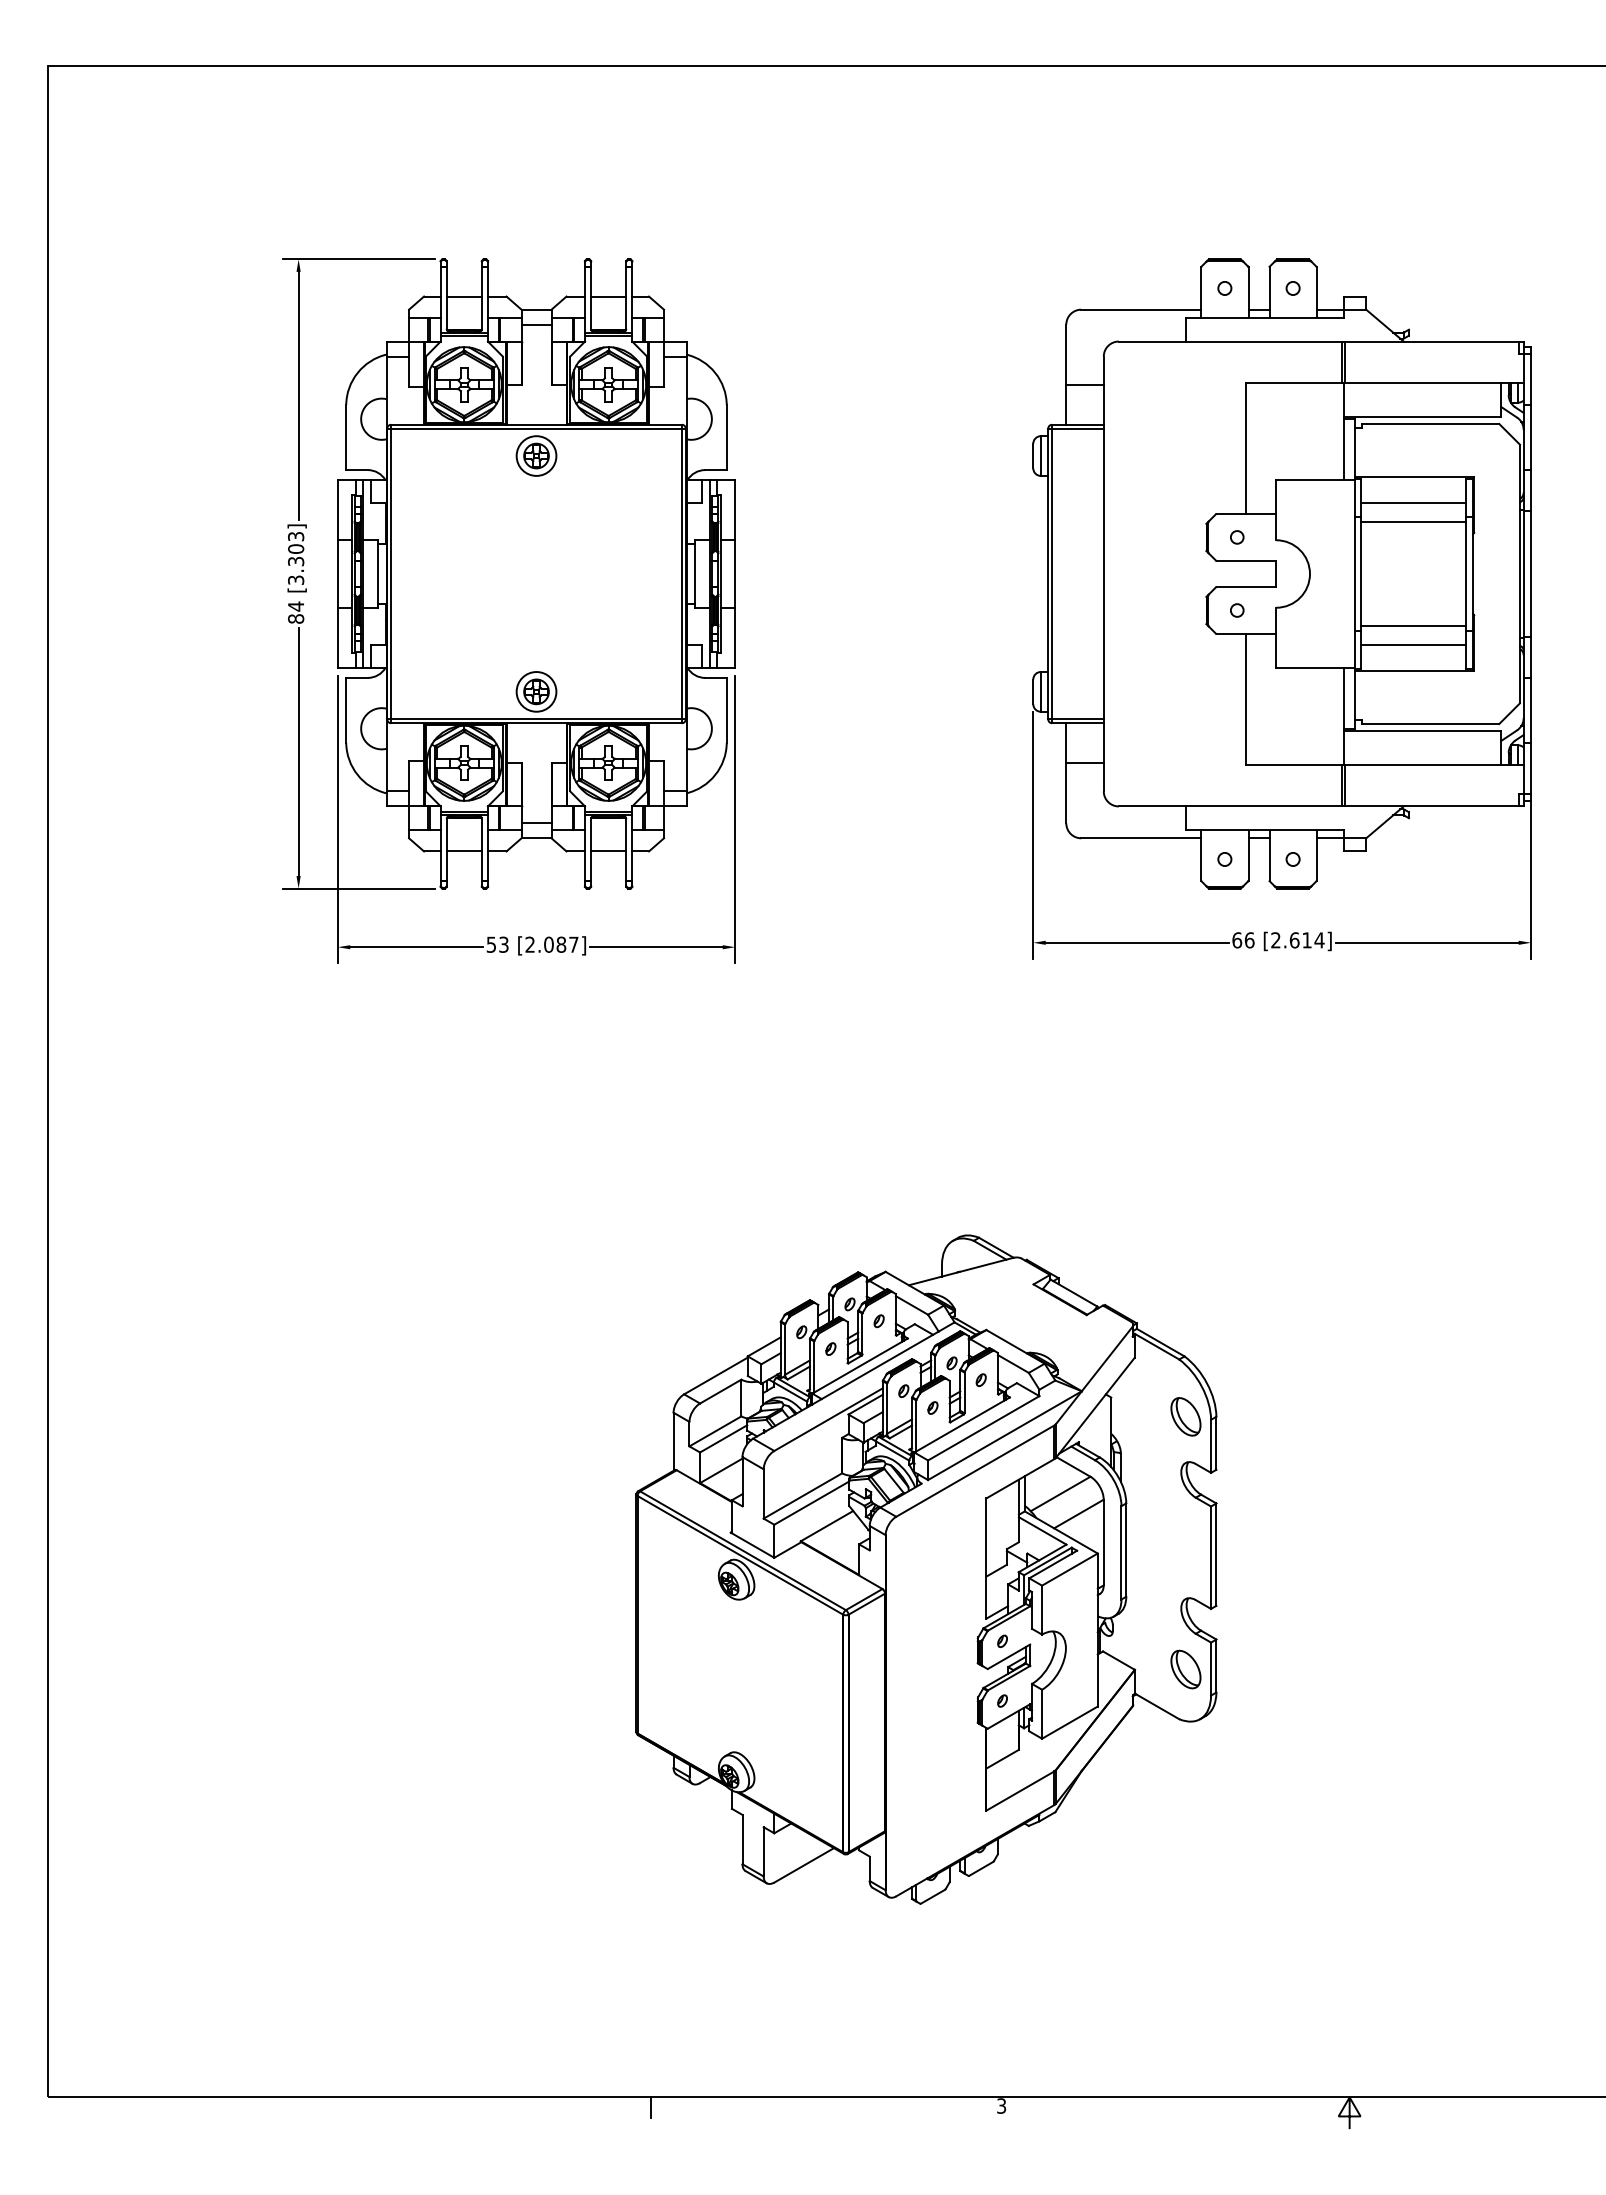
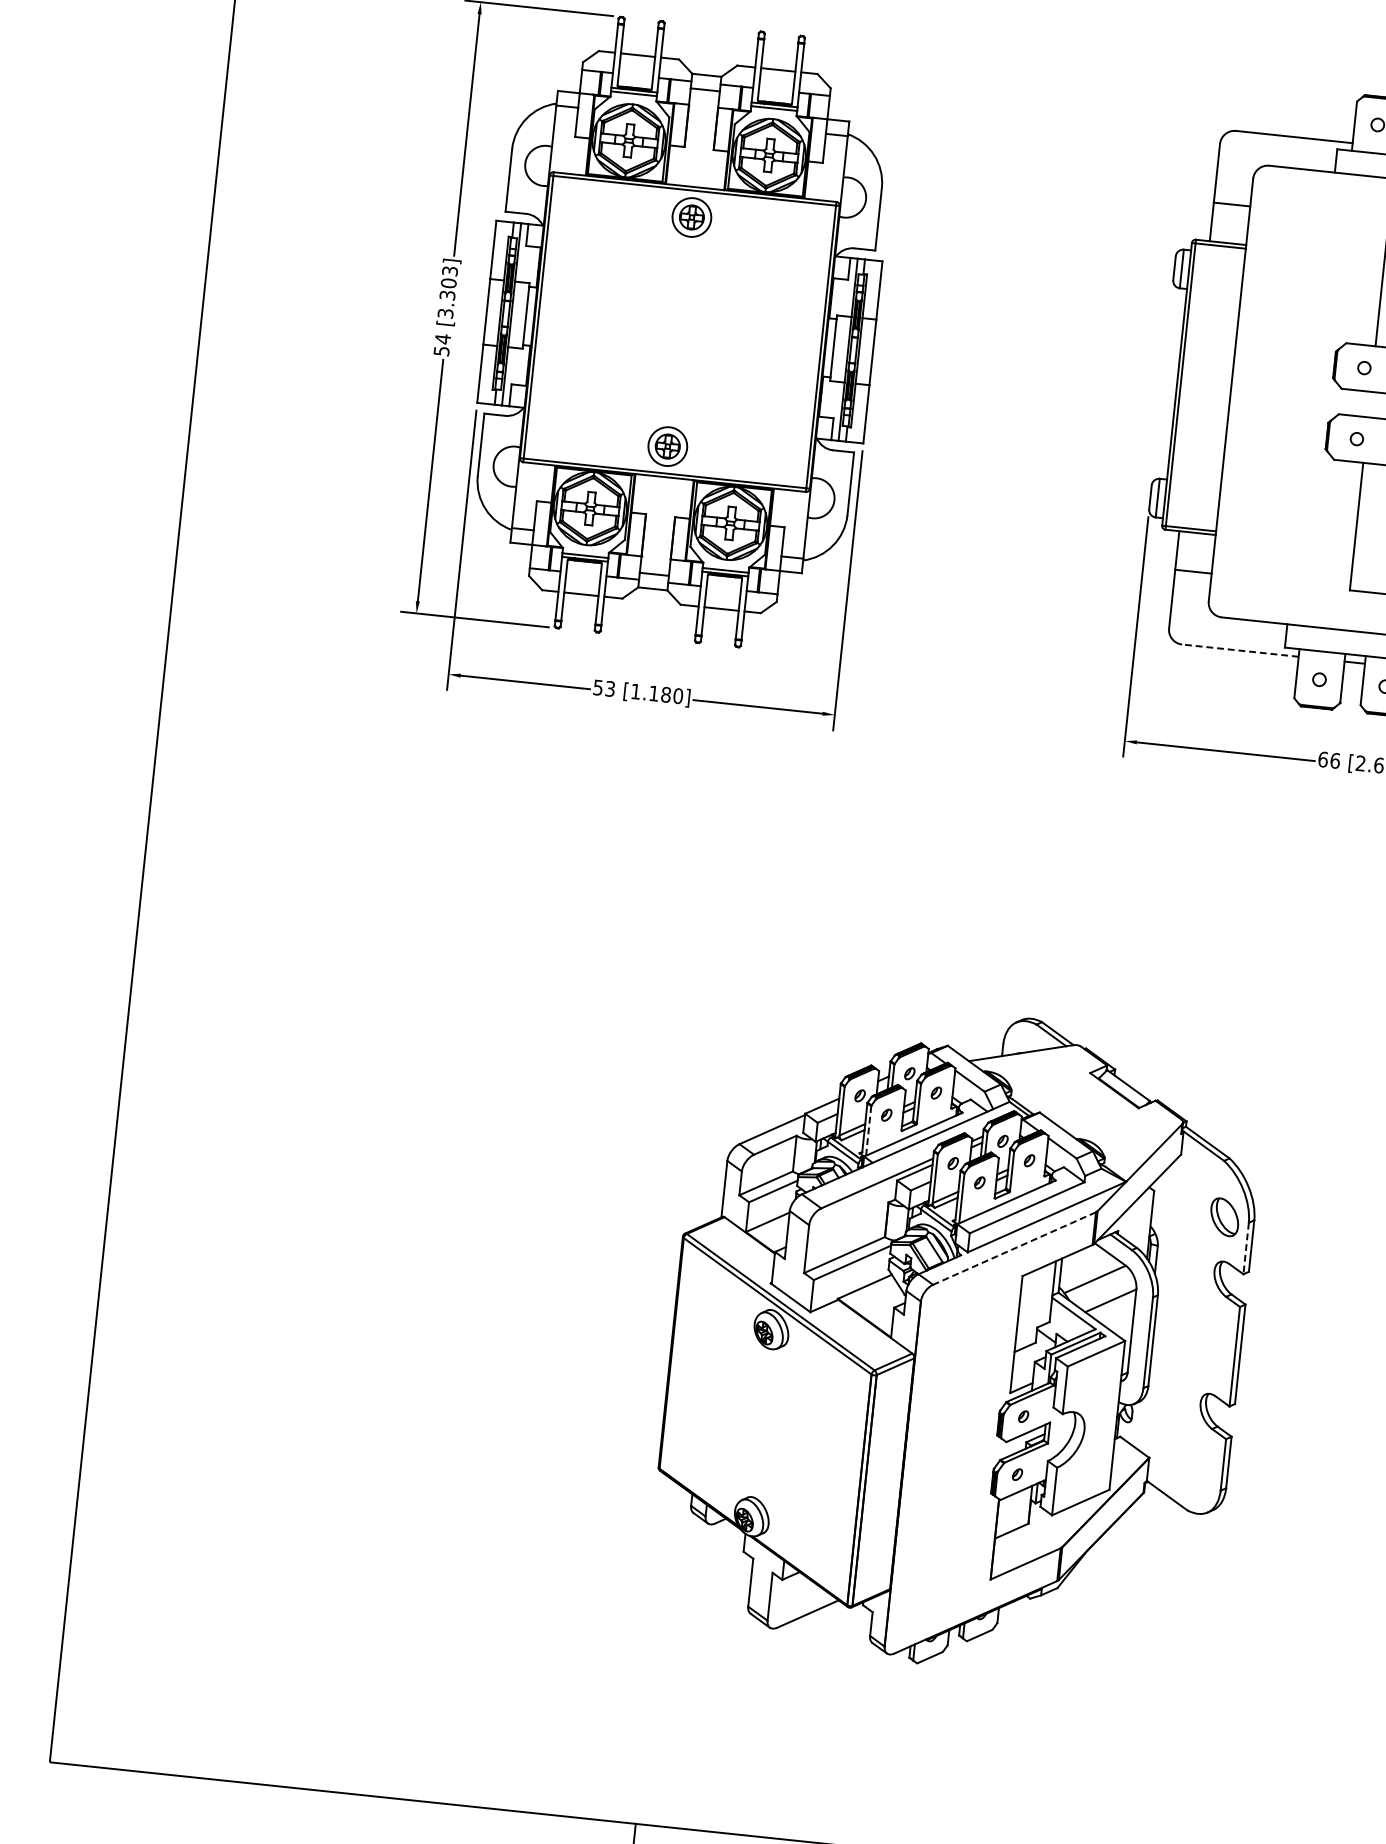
text: (296, 618) -> (442, 350), 84 -> 54
line: (1141, 838) -> (1240, 650), solid -> dashed
text: (551, 944) -> (656, 693), [2.087] -> [1.180]
line: (814, 1367) -> (868, 1131), solid -> dashed
line: (1211, 1446) -> (1246, 1248), solid -> dashed
line: (974, 1471) -> (1013, 1248), solid -> dashed
part: (1185, 1669) -> (1198, 1462), removed

